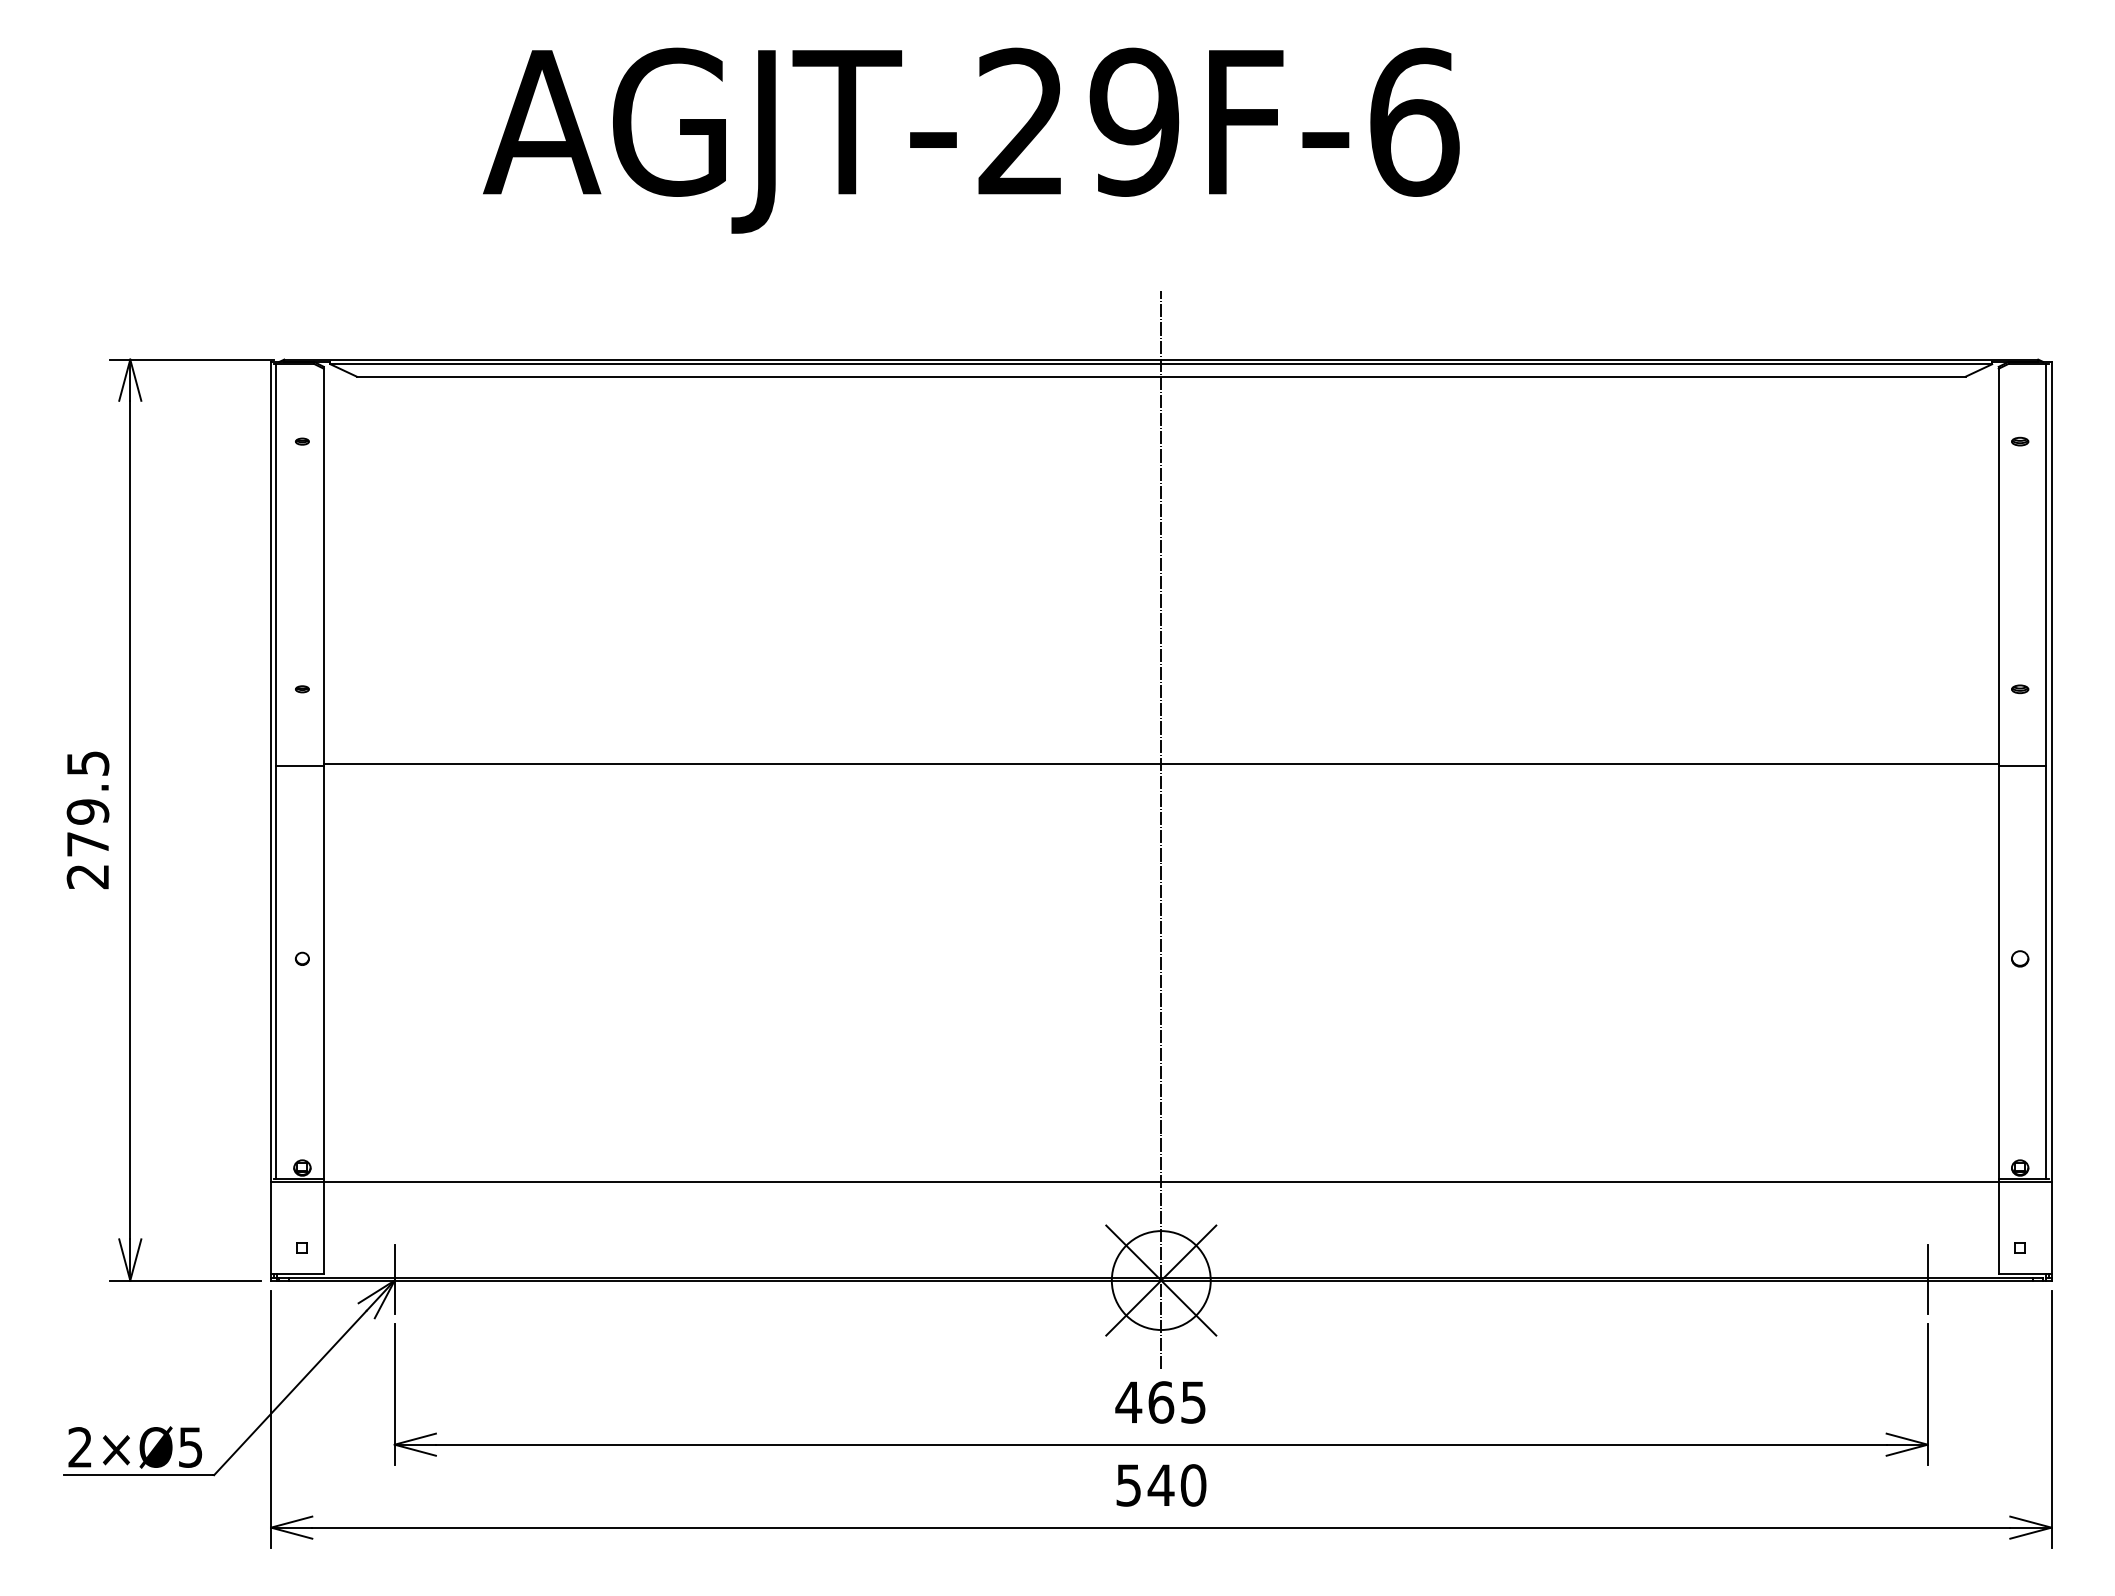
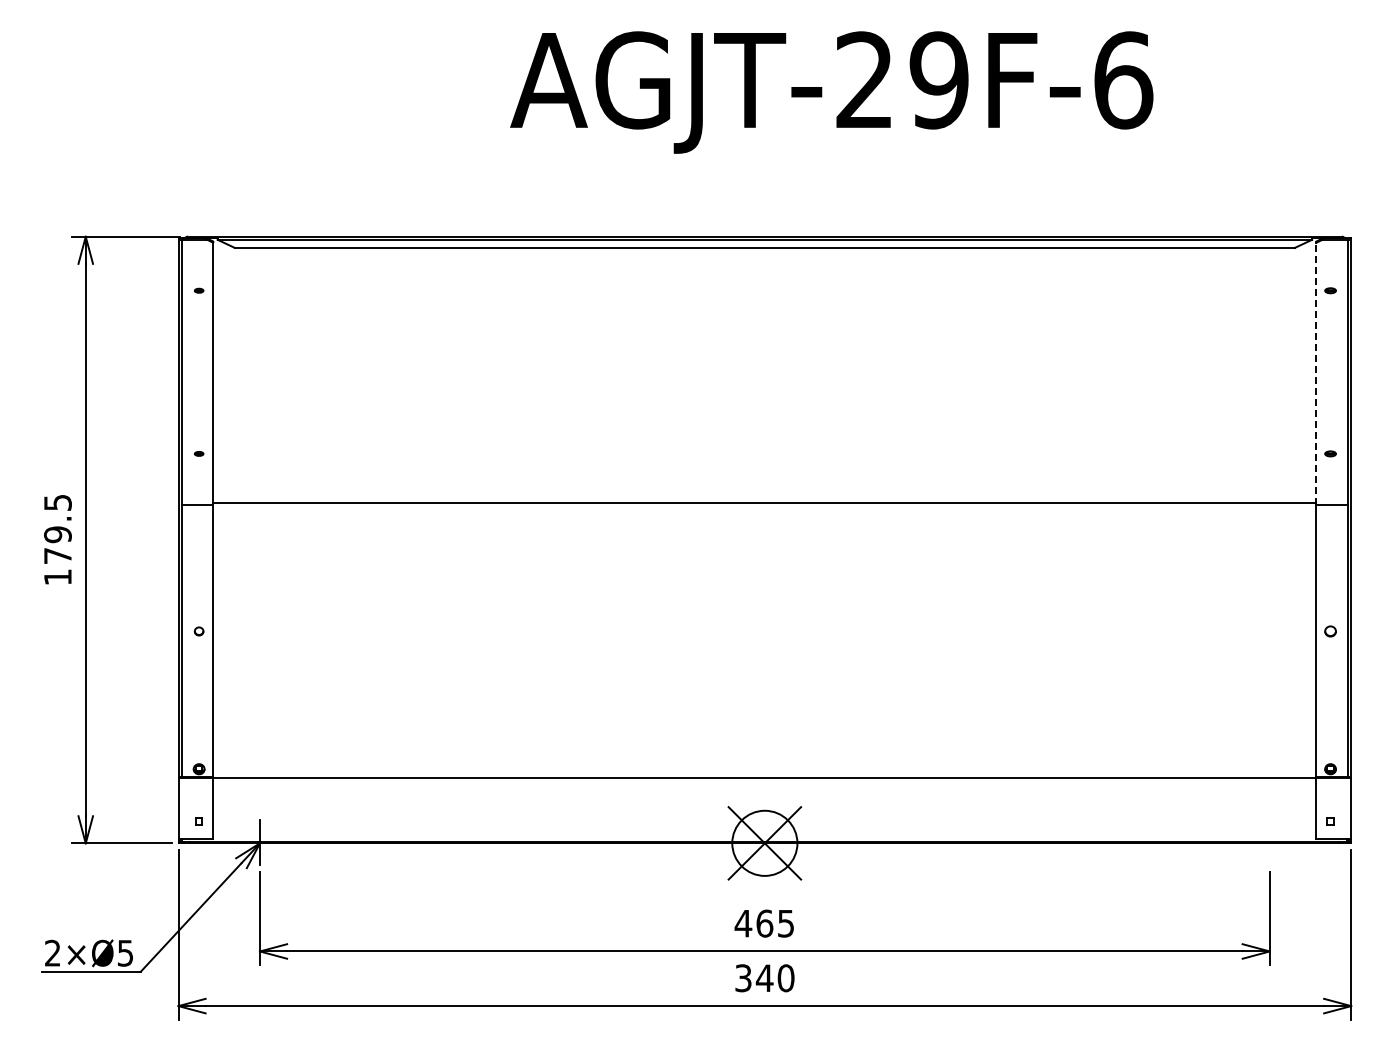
text: (970, 140) -> (831, 92), moved
line: (1998, 567) -> (1316, 373), solid -> dashed
line: (1160, 829) -> (764, 546), removed
text: (87, 876) -> (57, 577), 279.5 -> 179.5
line: (1927, 1279) -> (1269, 842), removed
text: (1128, 1484) -> (743, 977), 540 -> 340

